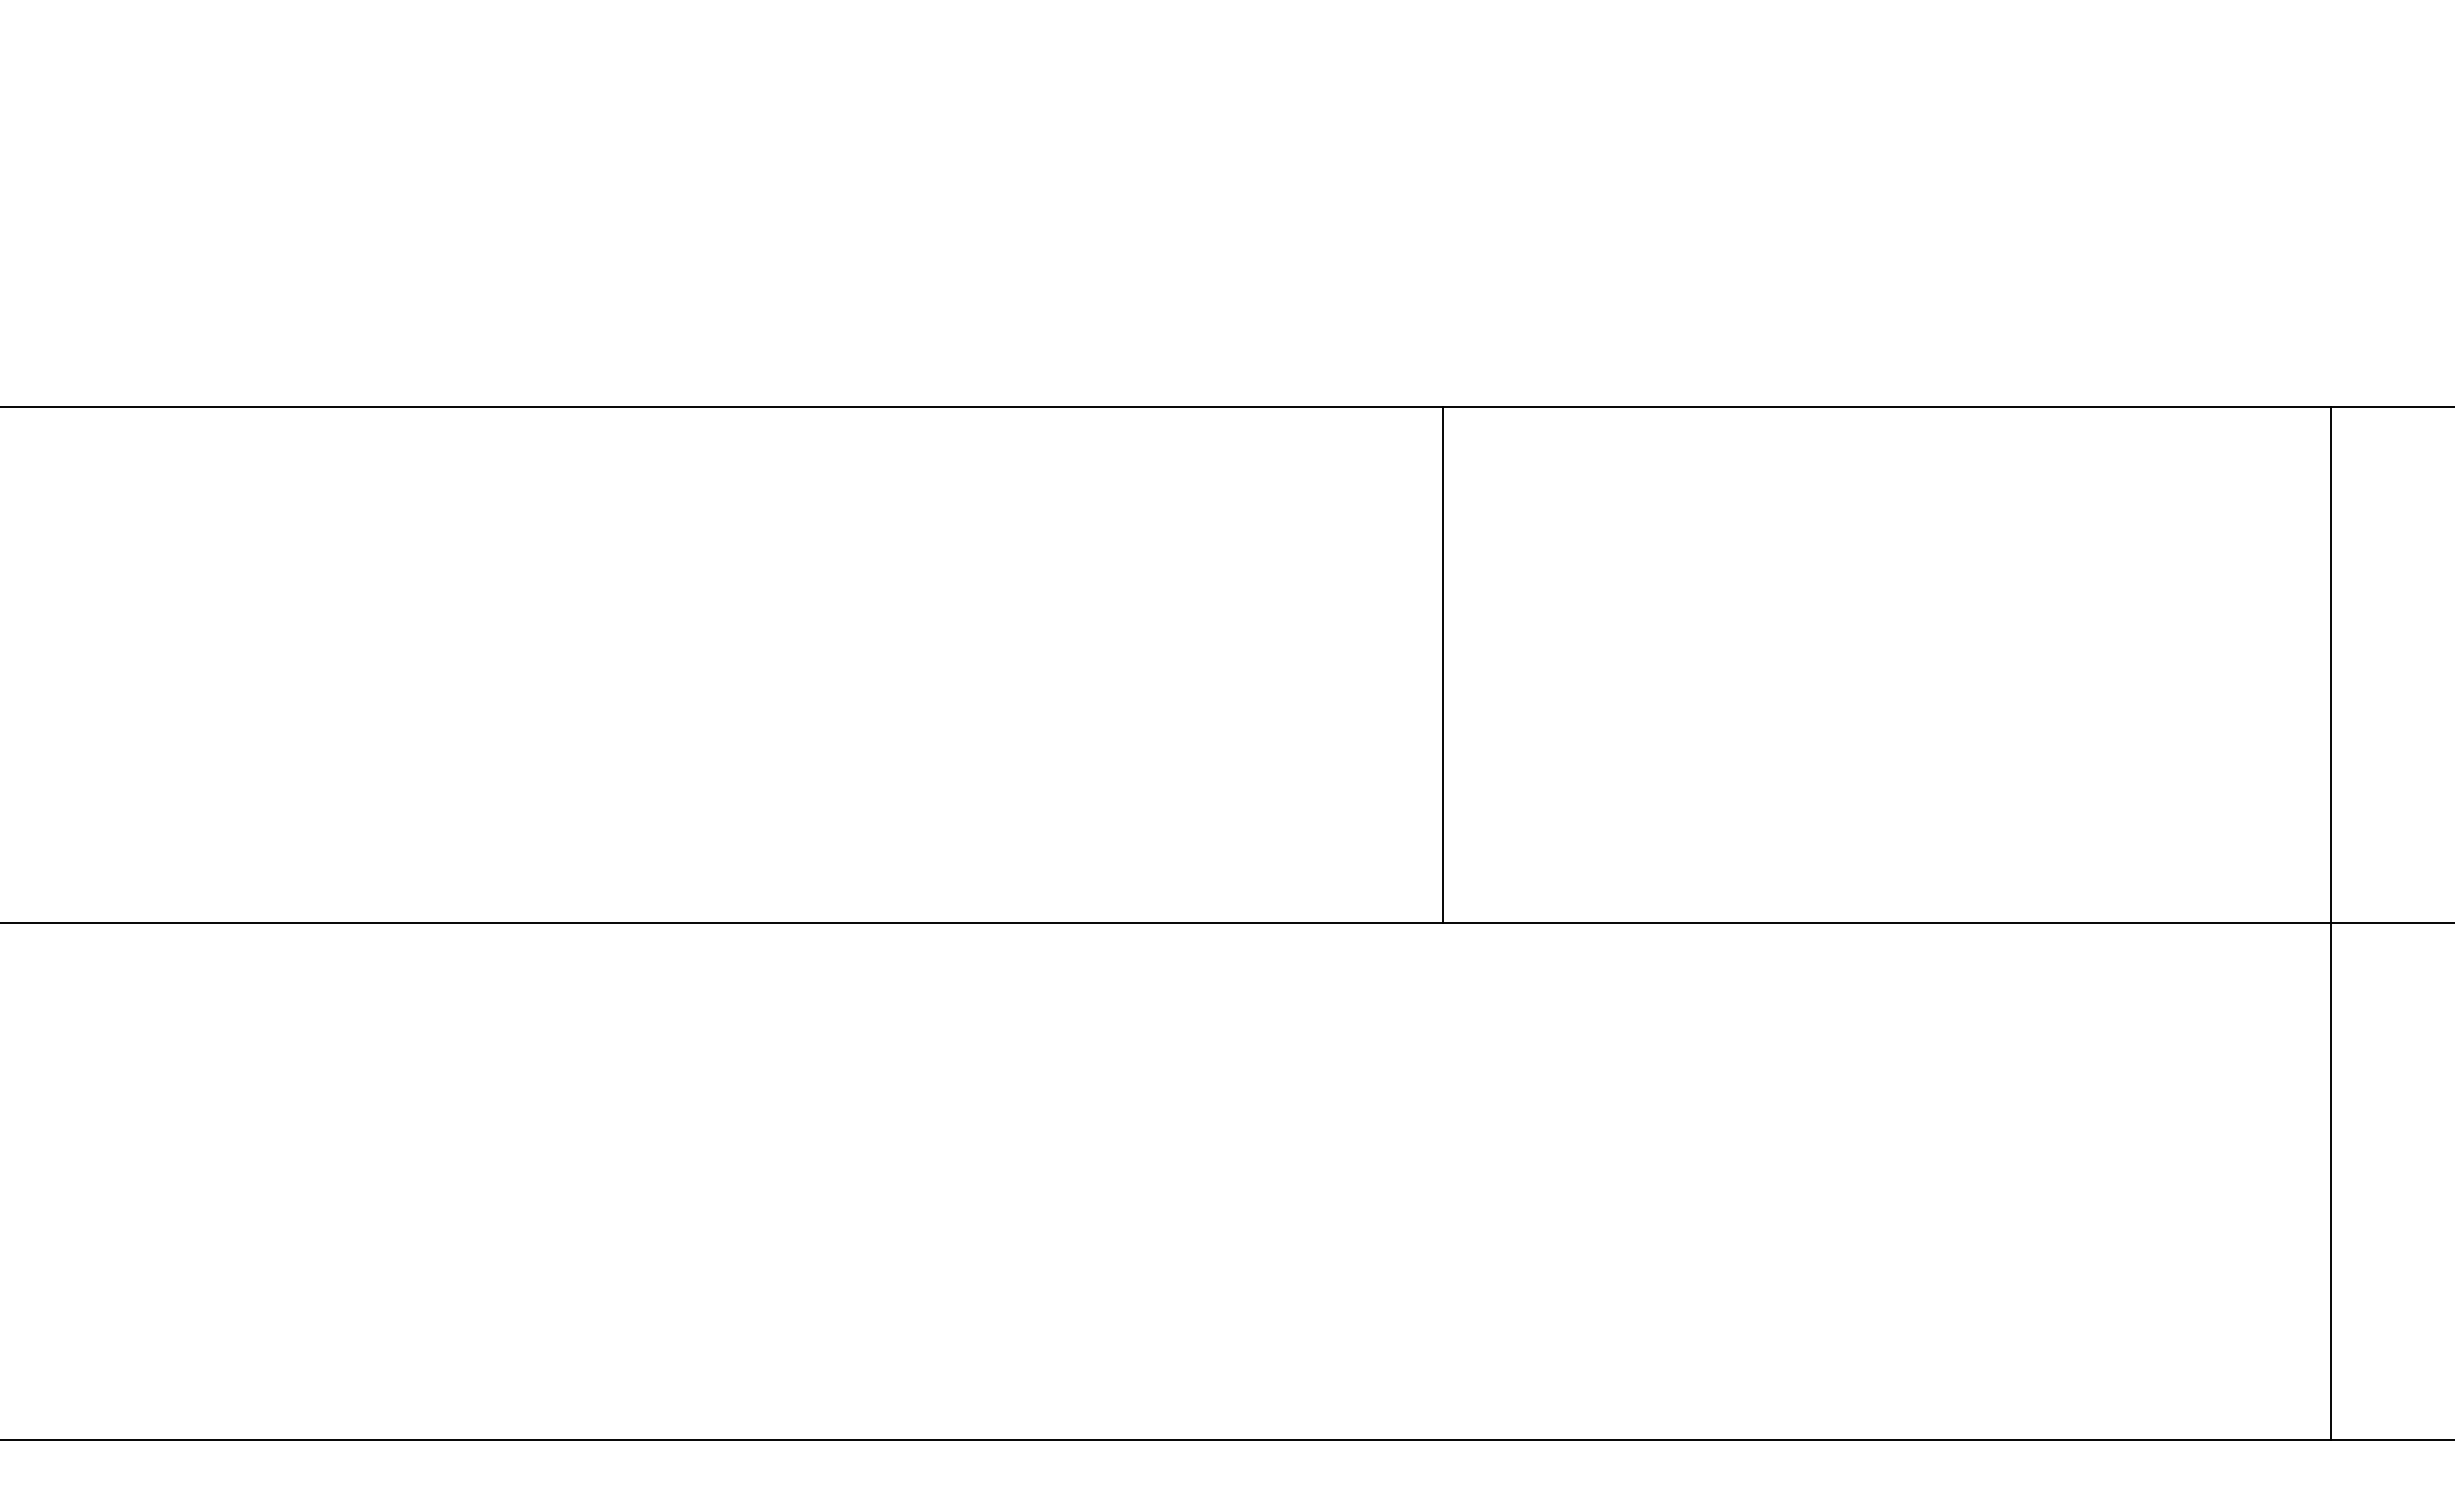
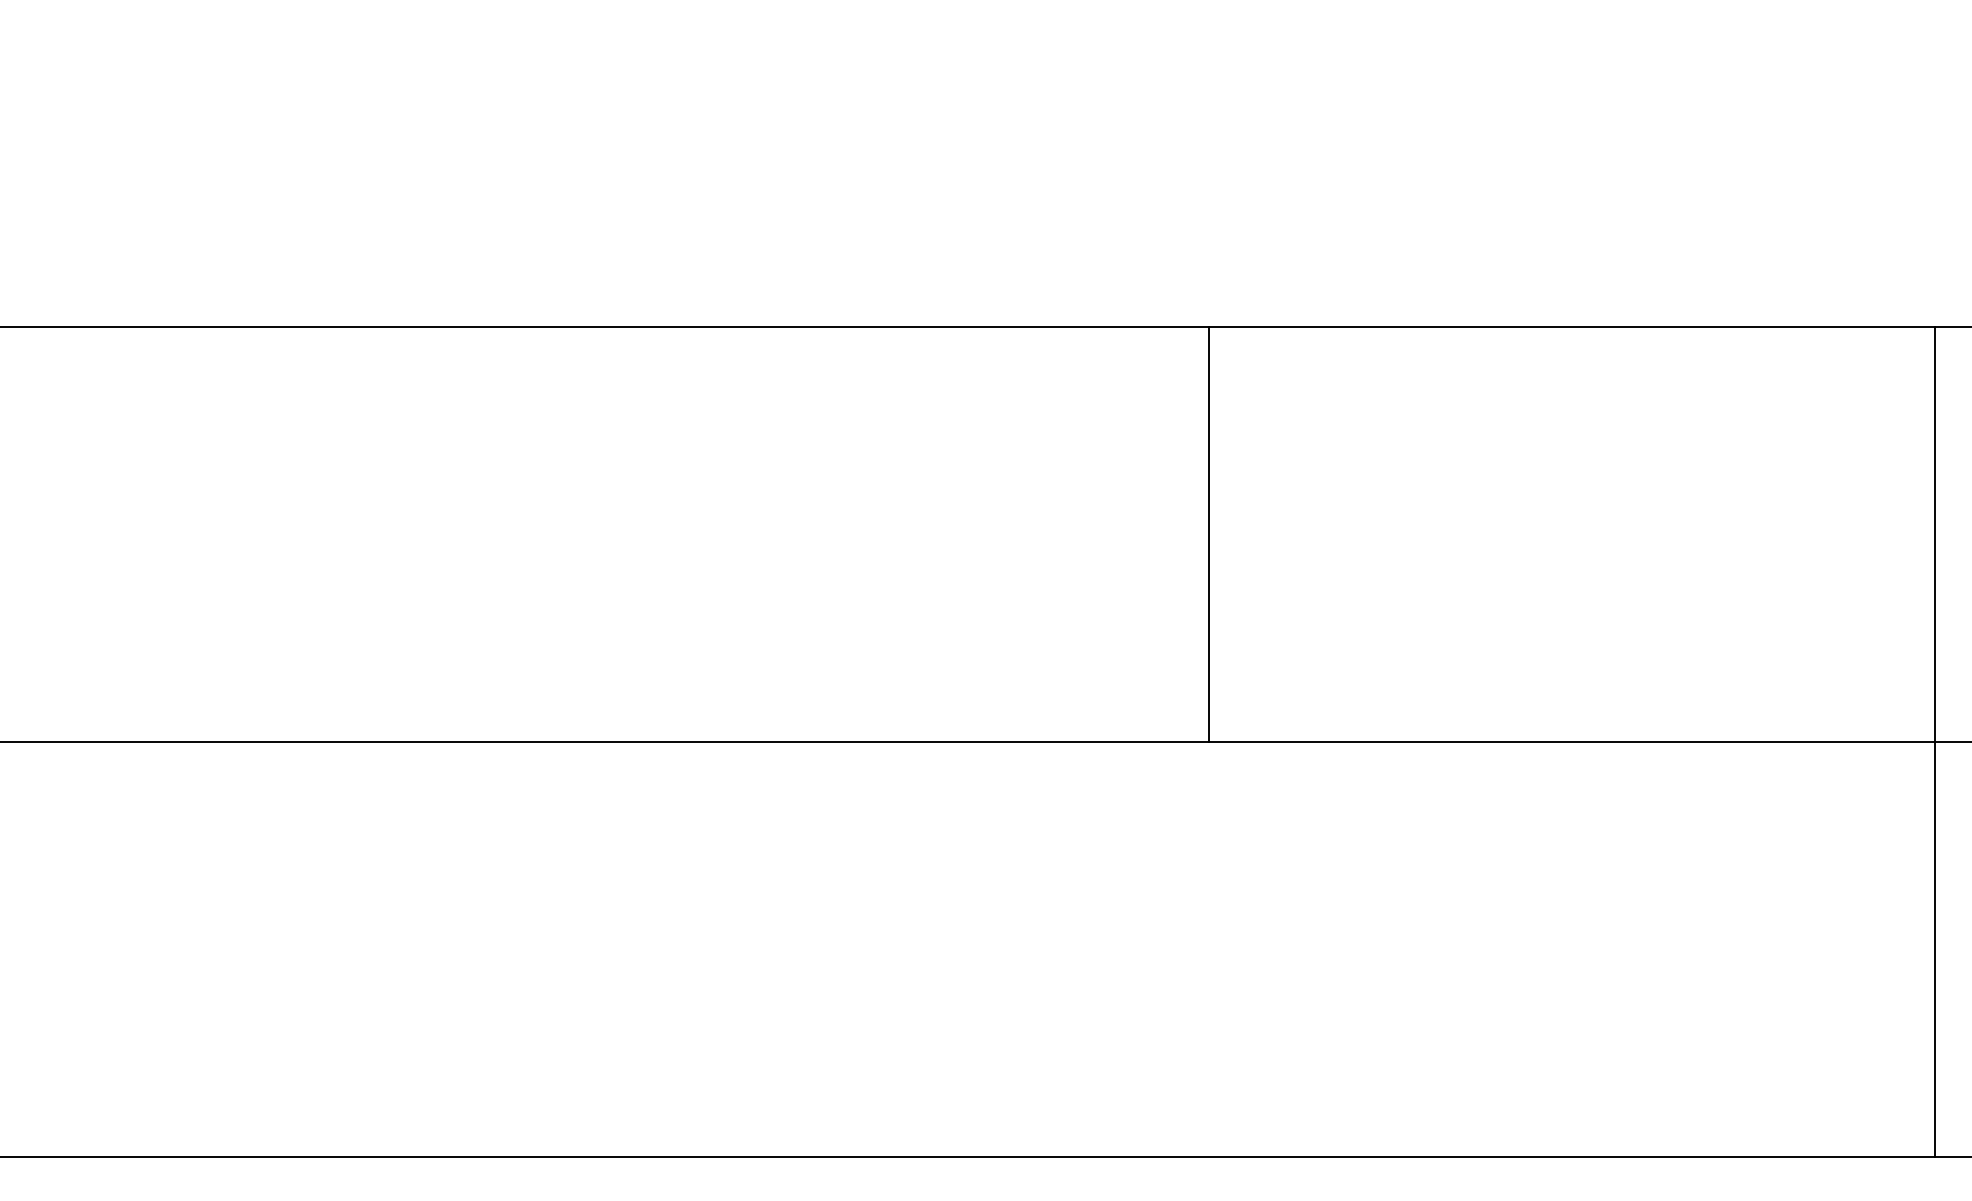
line: (1442, 664) -> (1208, 533), moved
line: (2331, 922) -> (1934, 741), moved

